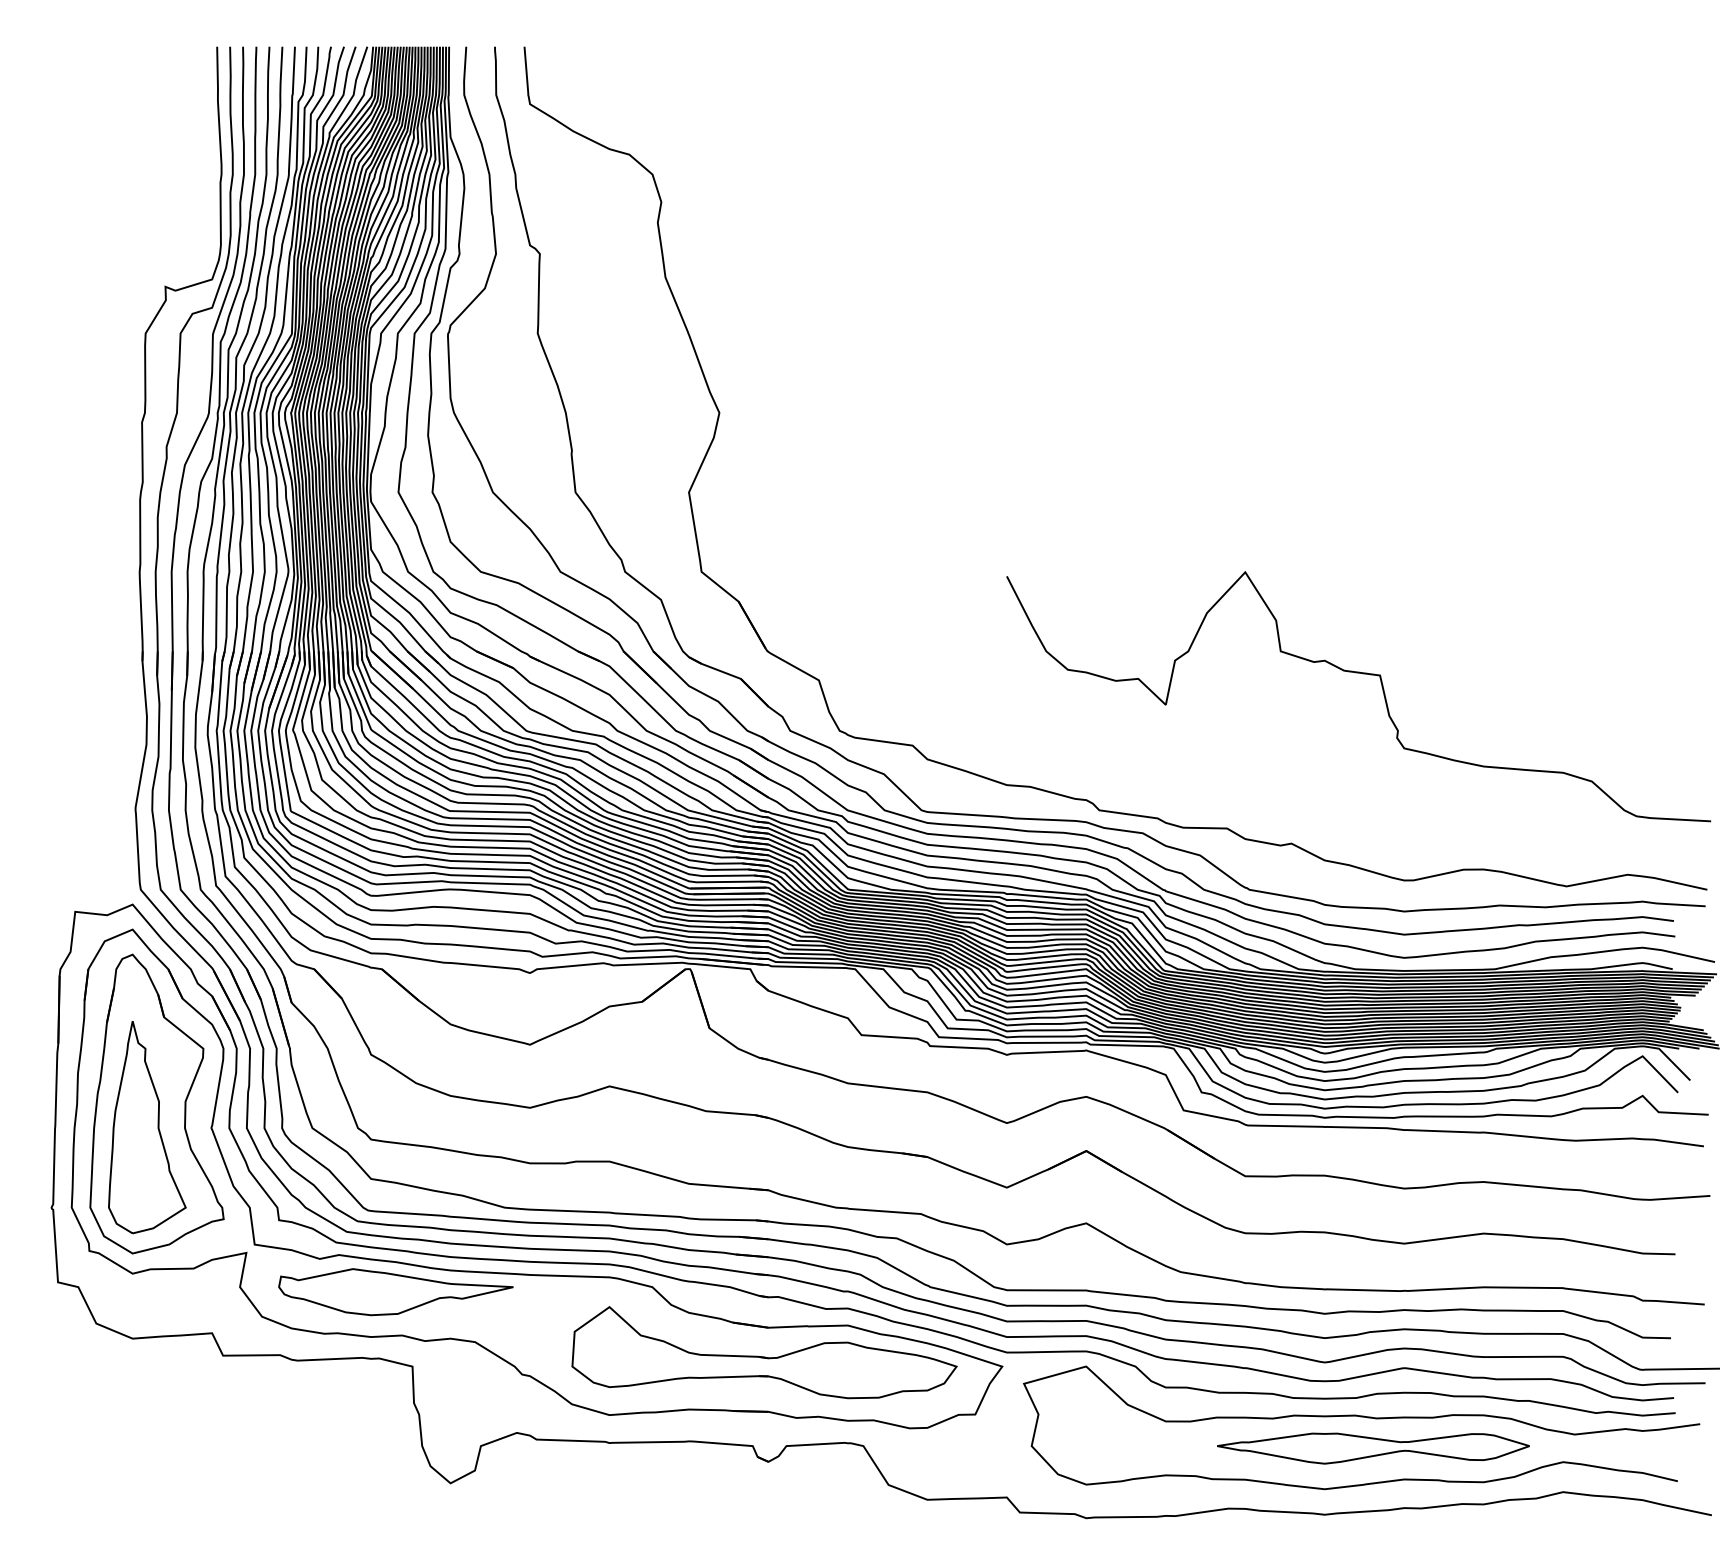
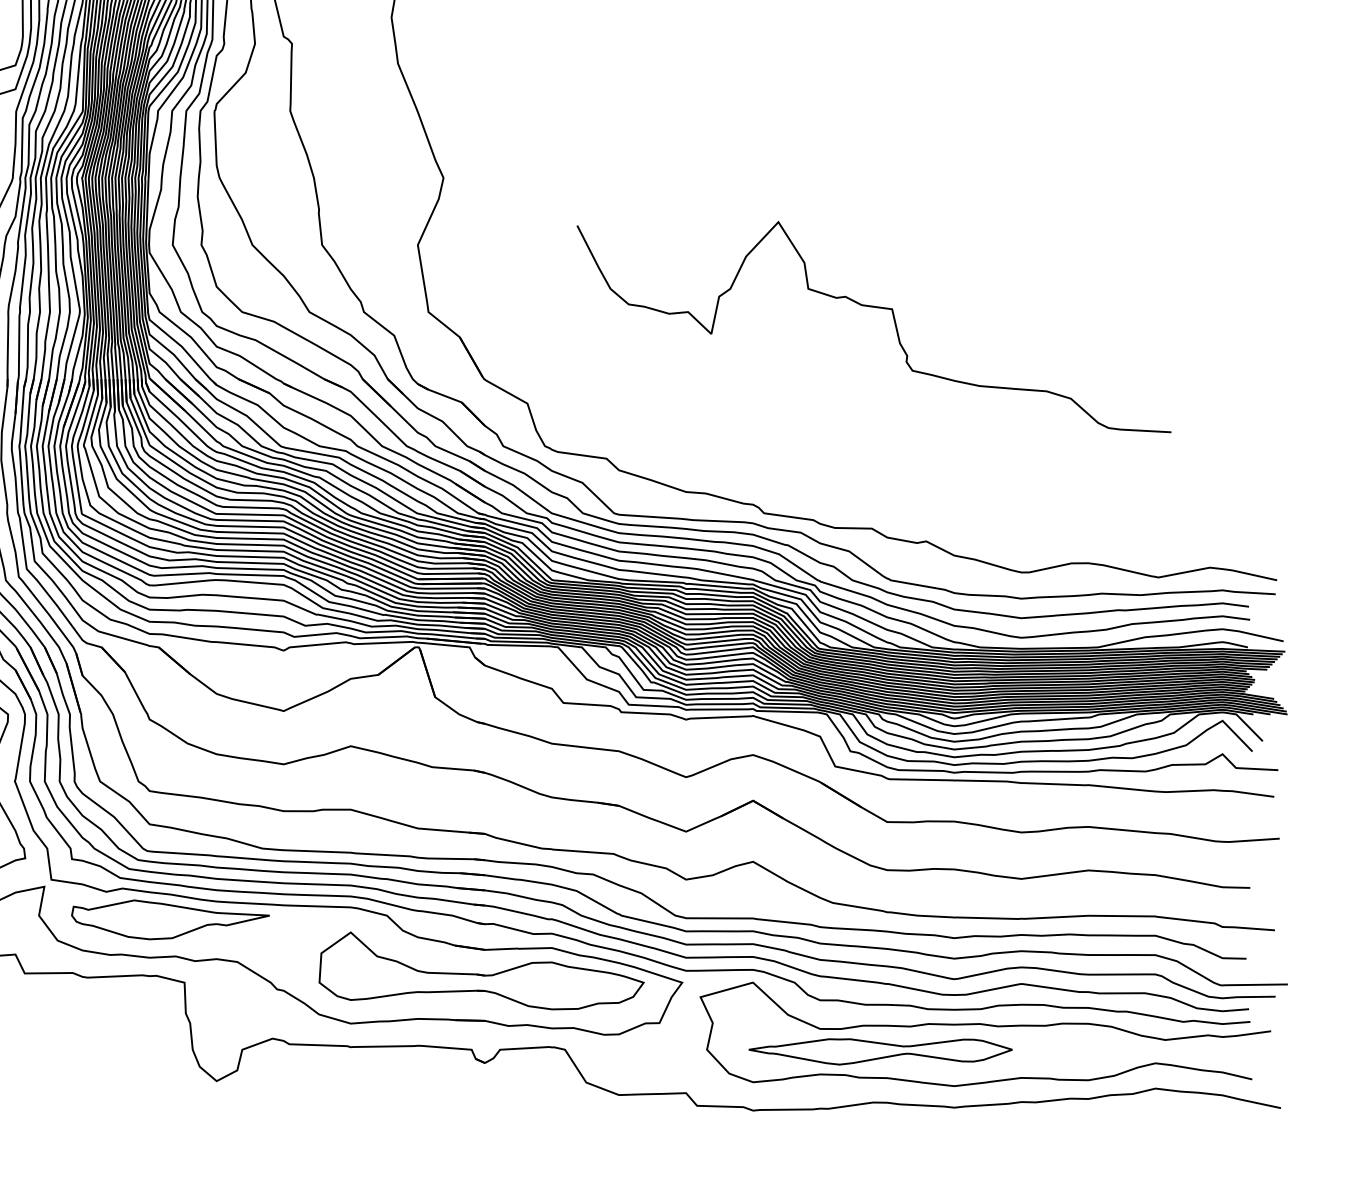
curve: (1362, 674) -> (877, 308), moved
part: (1373, 1448) -> (880, 1051), moved

